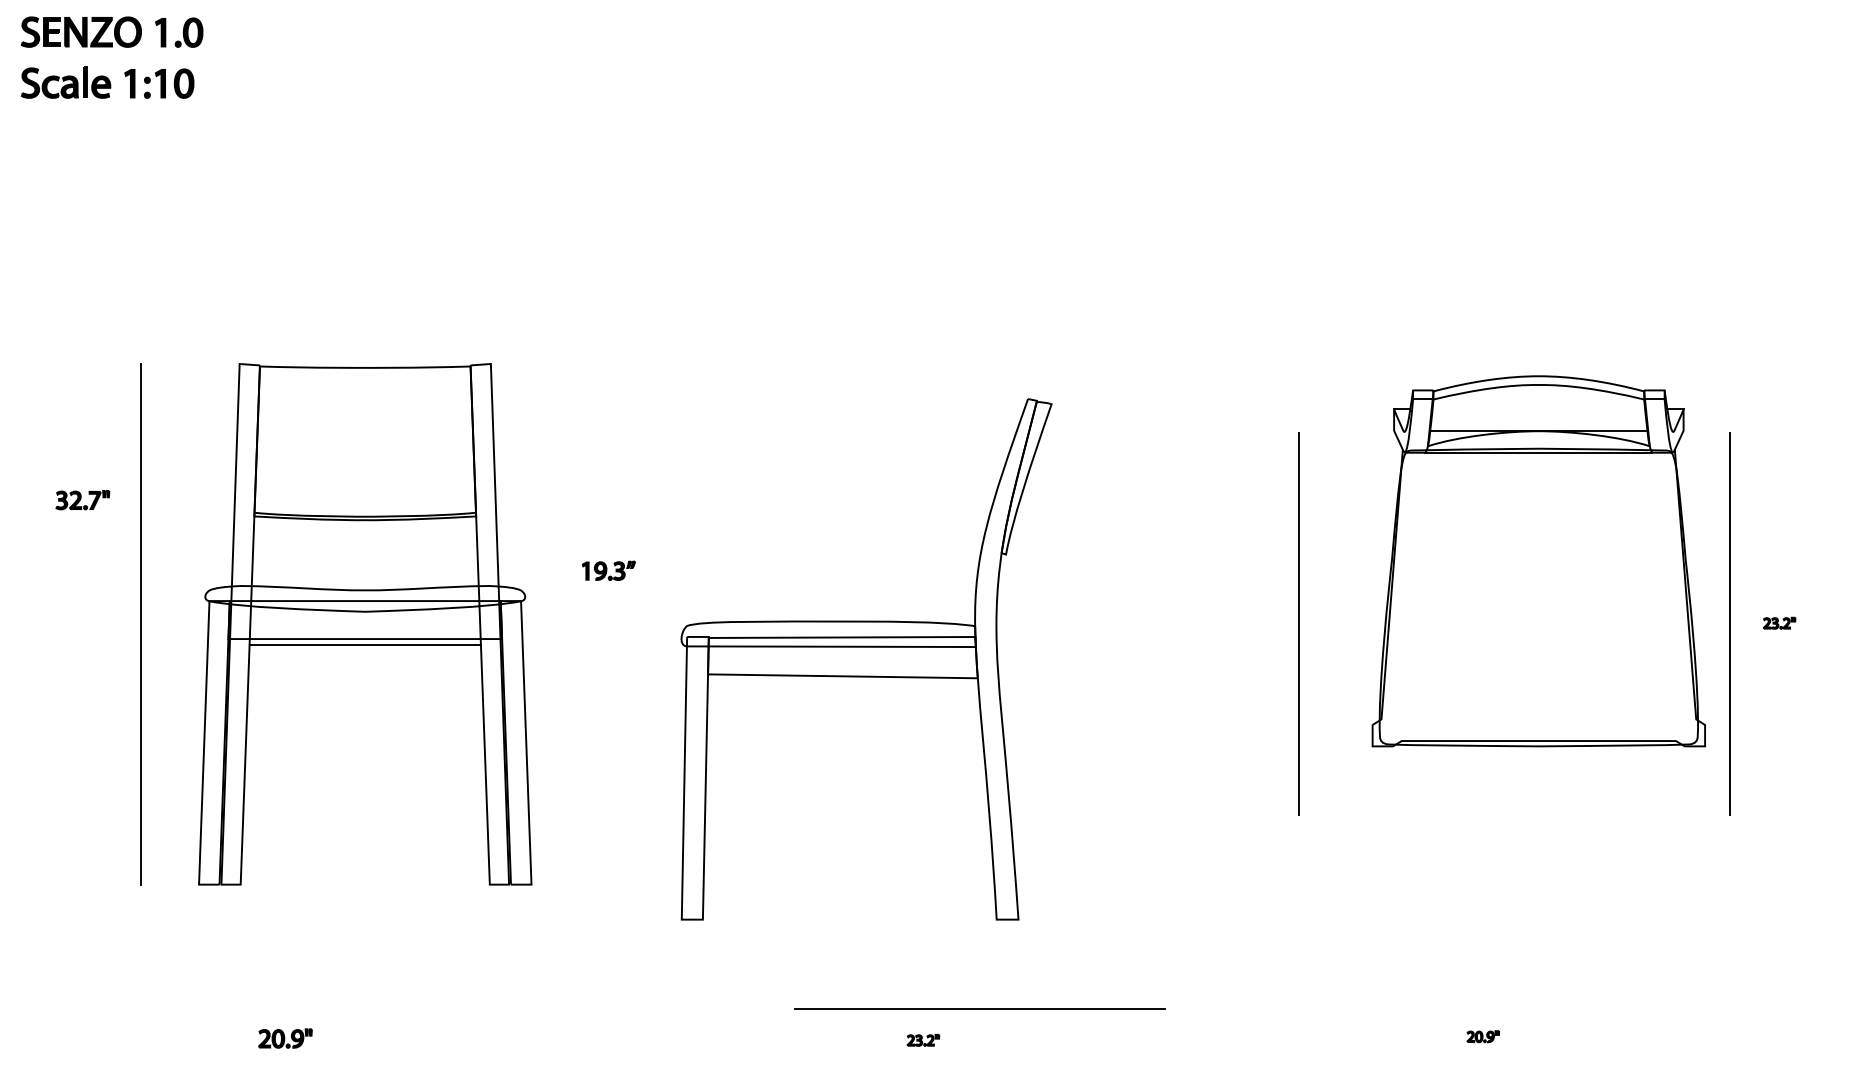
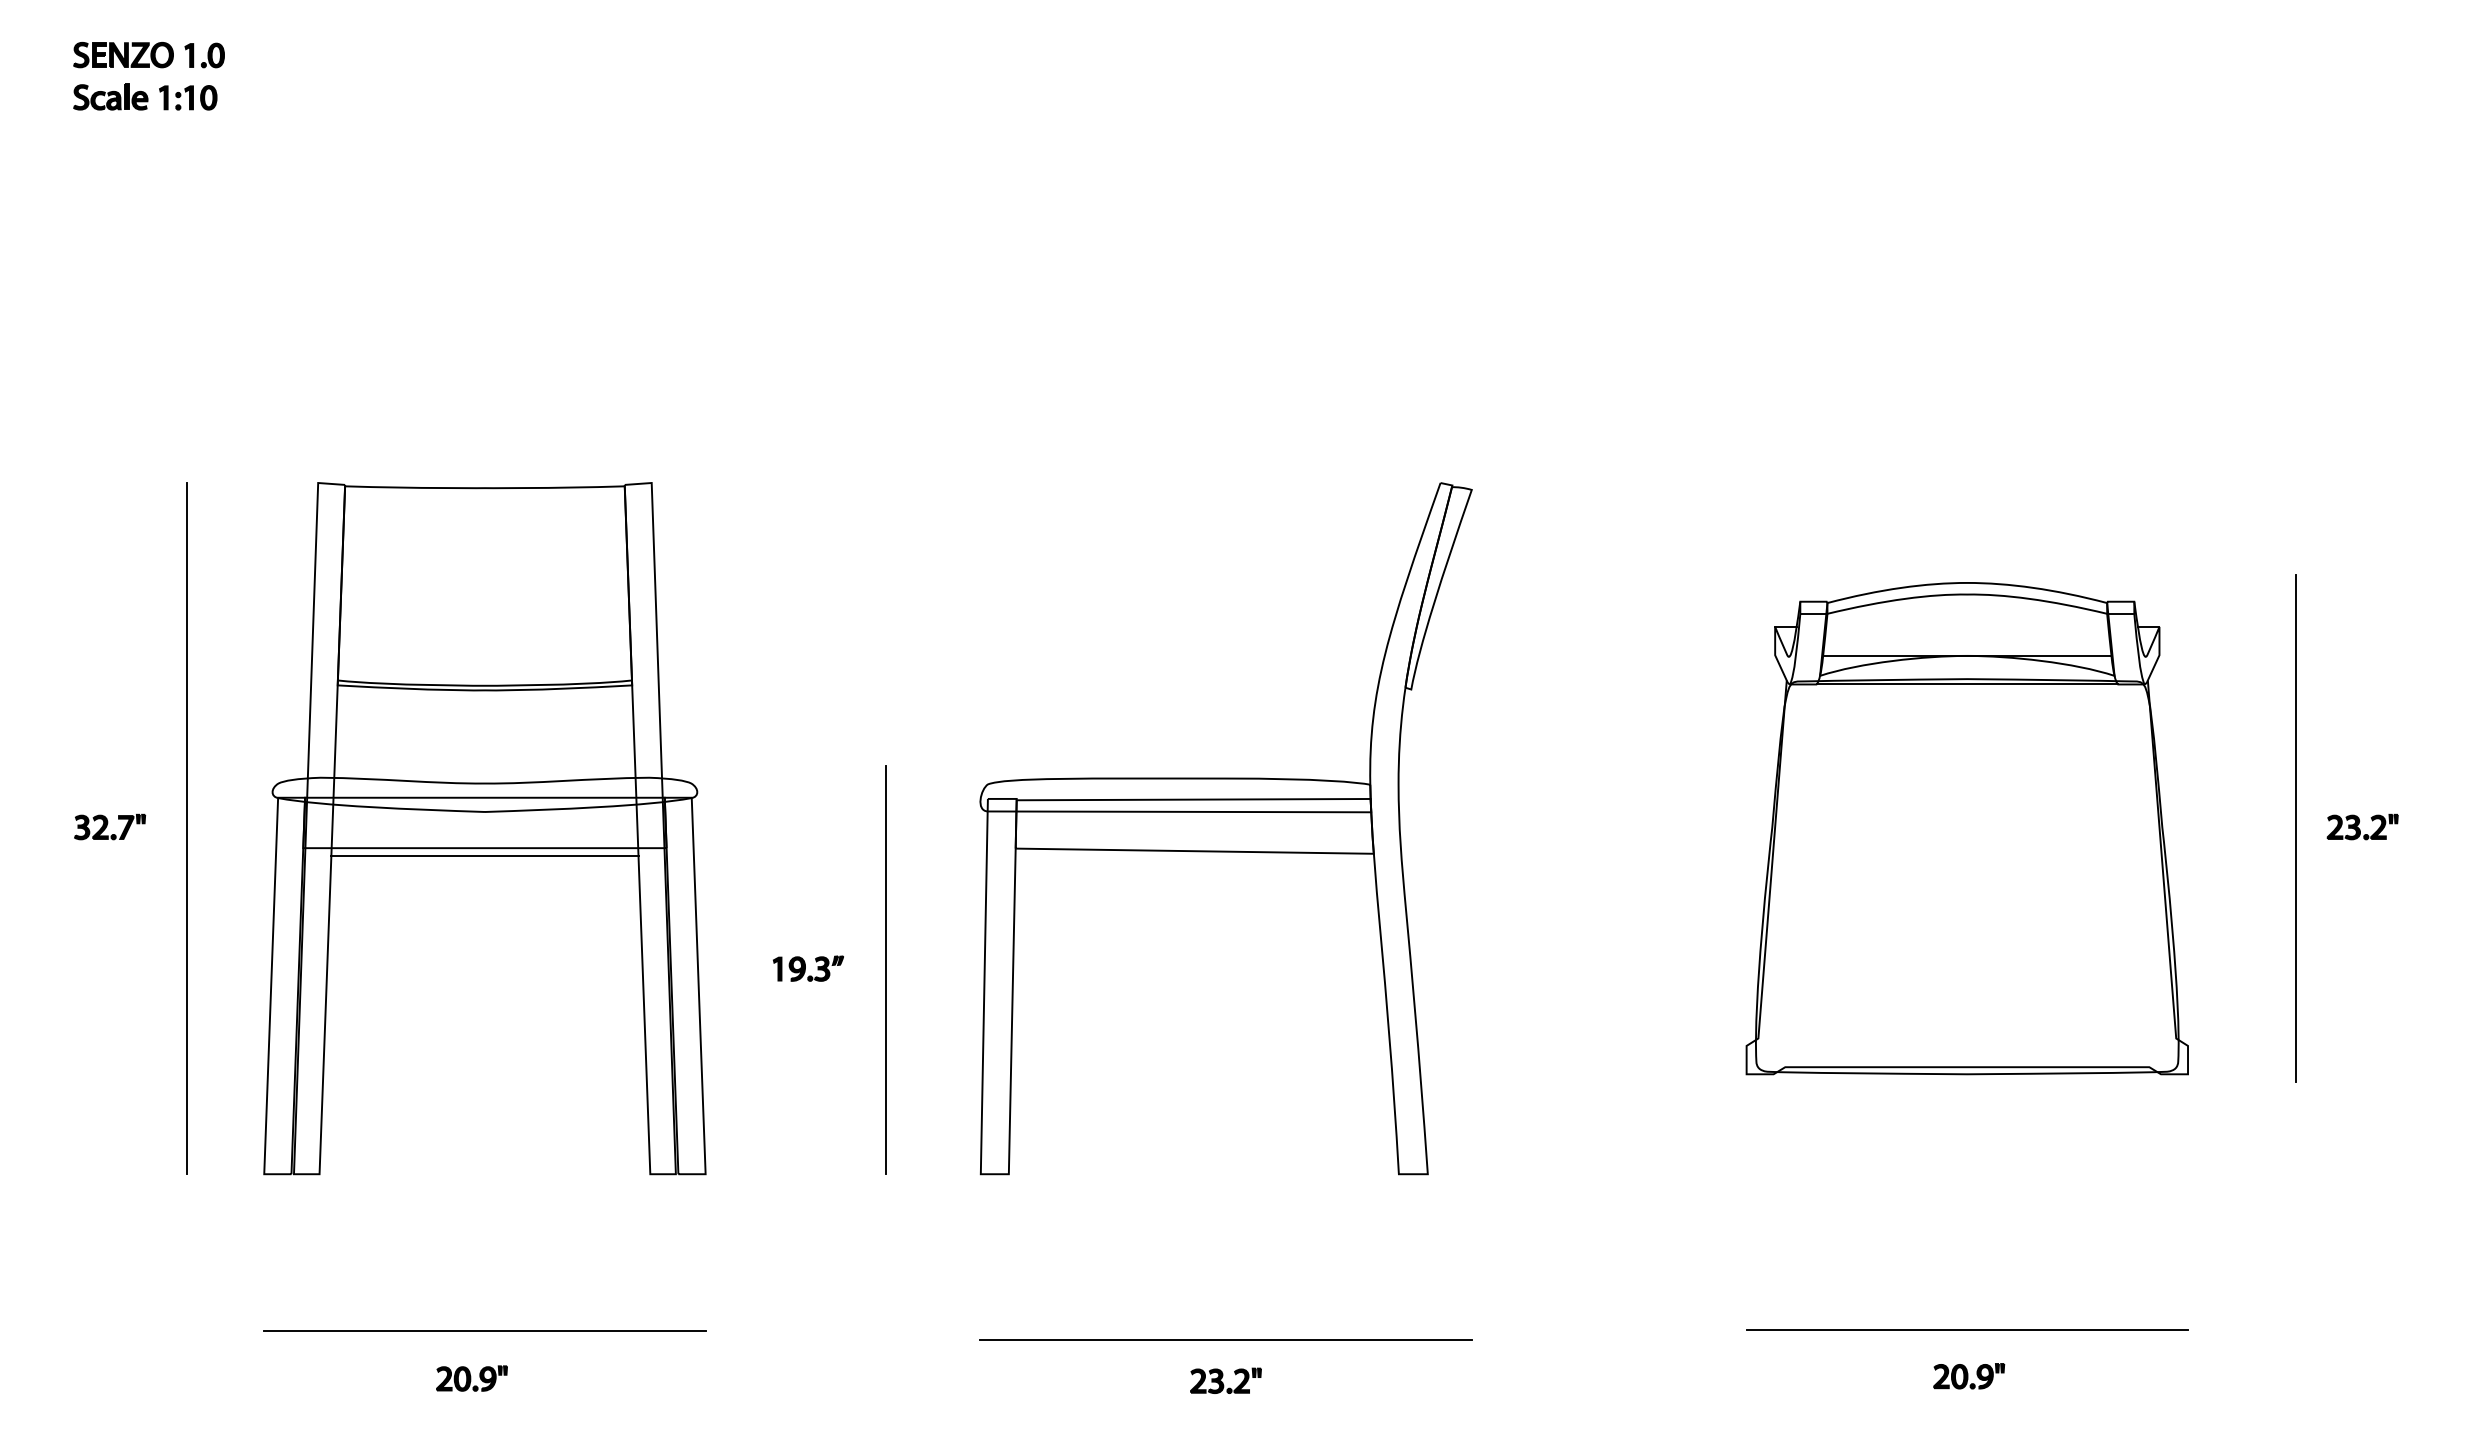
part: (112, 57) -> (149, 76), size x0.62
part: (82, 500) -> (109, 827), moved
part: (1538, 561) -> (1966, 828), moved
part: (608, 570) -> (807, 968), moved
line: (1298, 623) -> (1723, 827), removed
part: (1779, 623) -> (2362, 827), size x1.67
part: (866, 659) -> (1226, 828), moved
line: (667, 730) -> (886, 969), added
line: (365, 1002) -> (485, 1330), added
line: (1481, 1002) -> (1966, 1330), added
line: (979, 1008) -> (1226, 1338), moved
part: (1483, 1036) -> (1969, 1375), size x1.67
part: (285, 1038) -> (471, 1378), moved
part: (923, 1040) -> (1226, 1381), size x1.67

